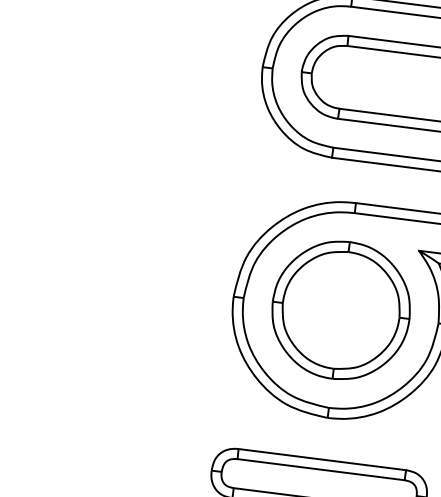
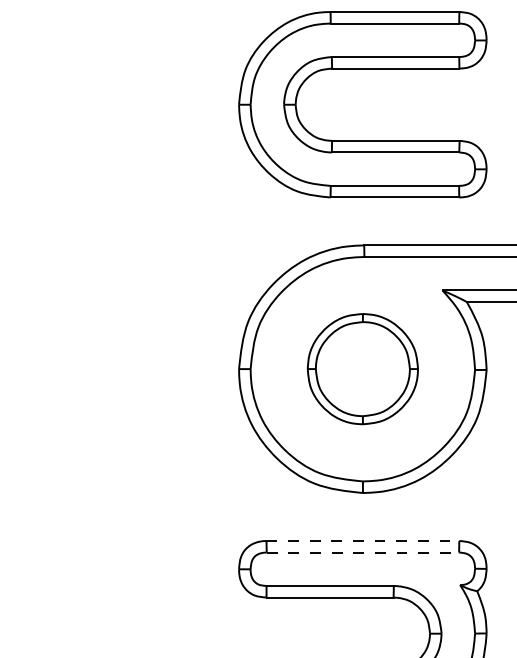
part: (340, 309) -> (362, 368), size x0.7
line: (322, 459) -> (363, 540), solid -> dashed
line: (321, 469) -> (363, 552), solid -> dashed

